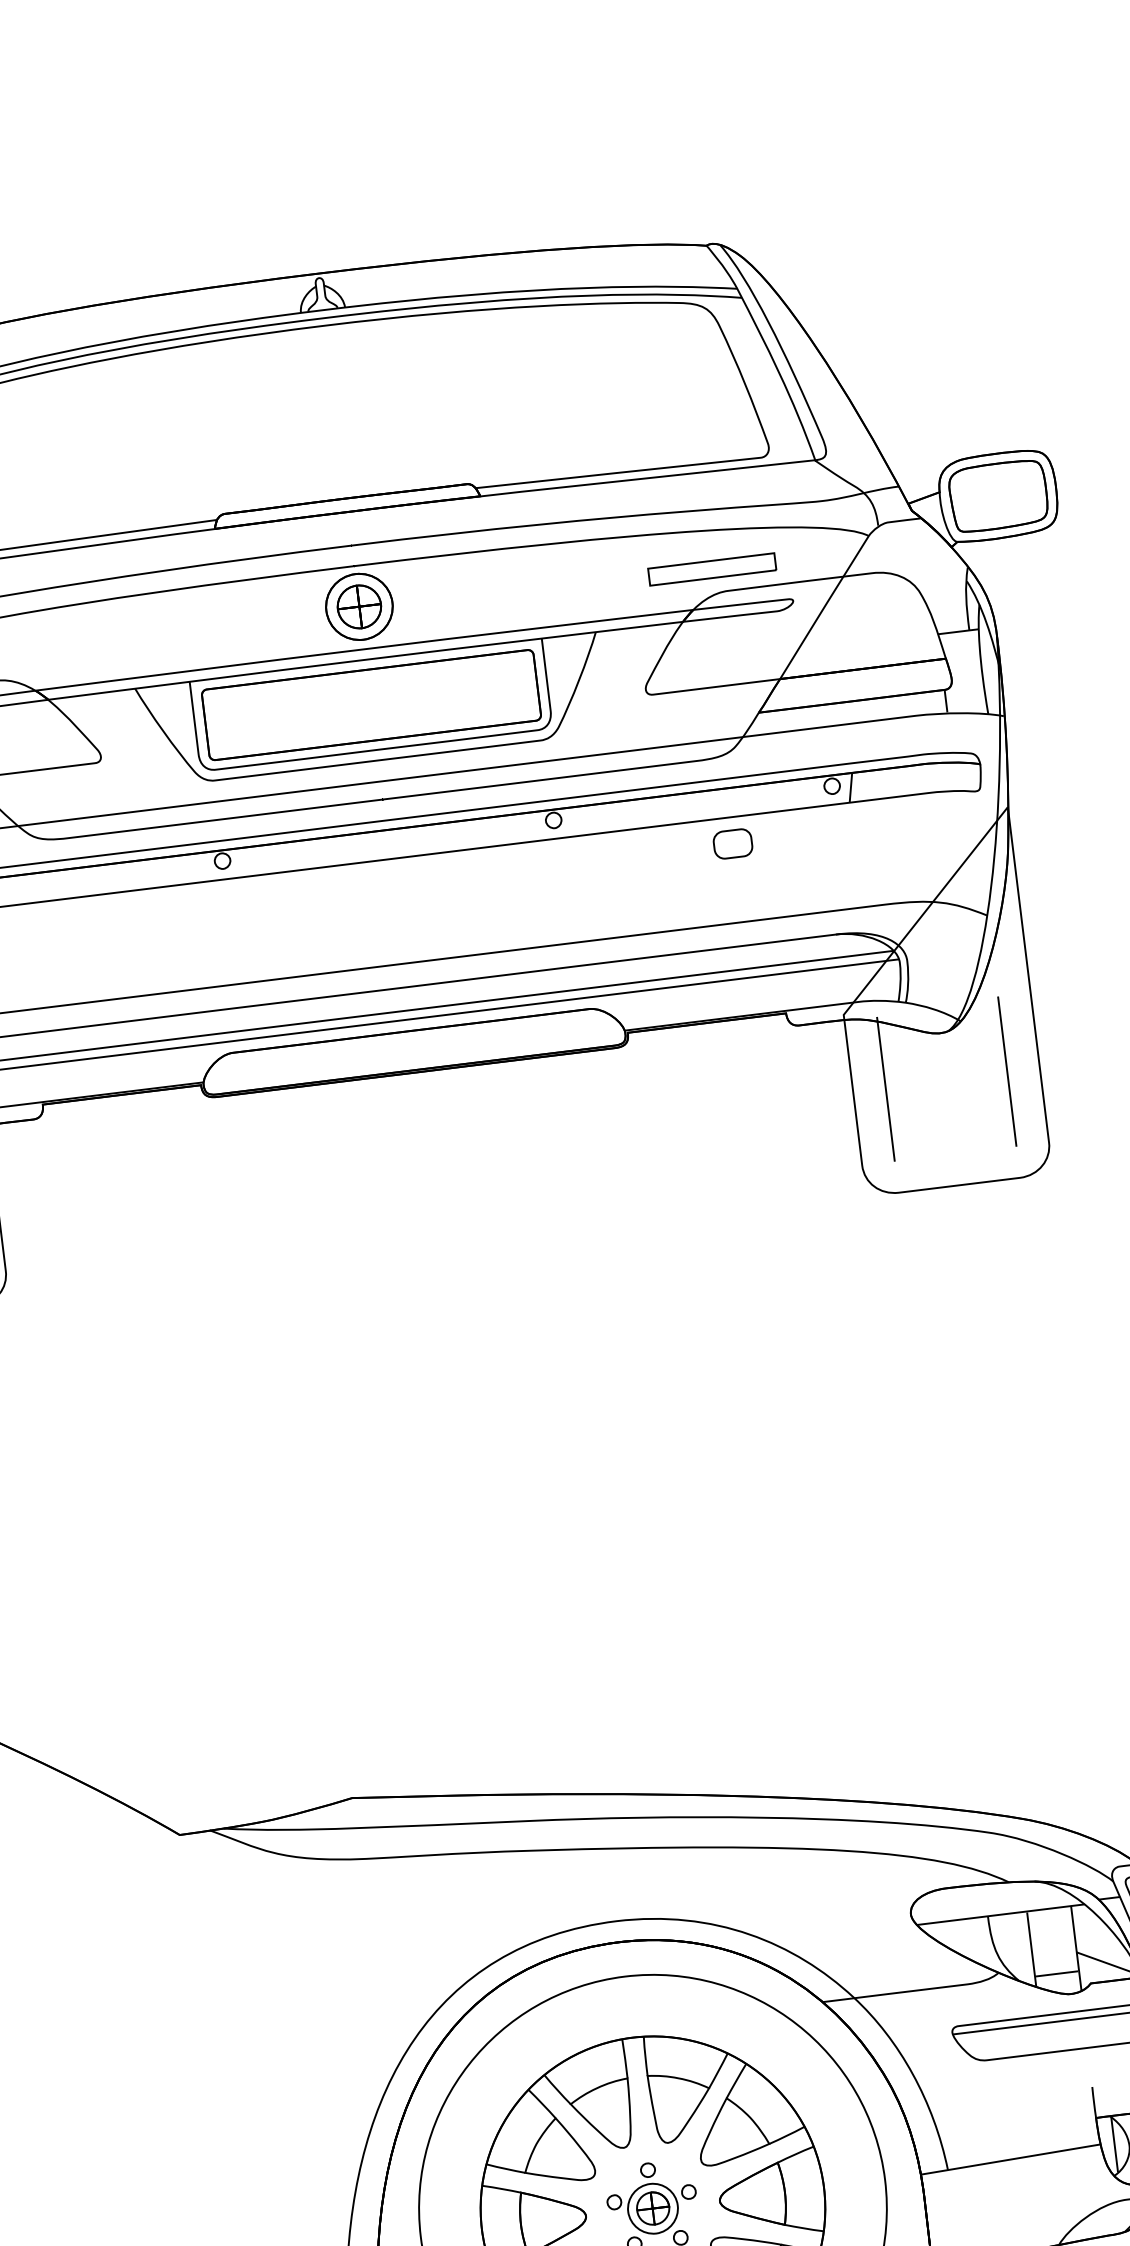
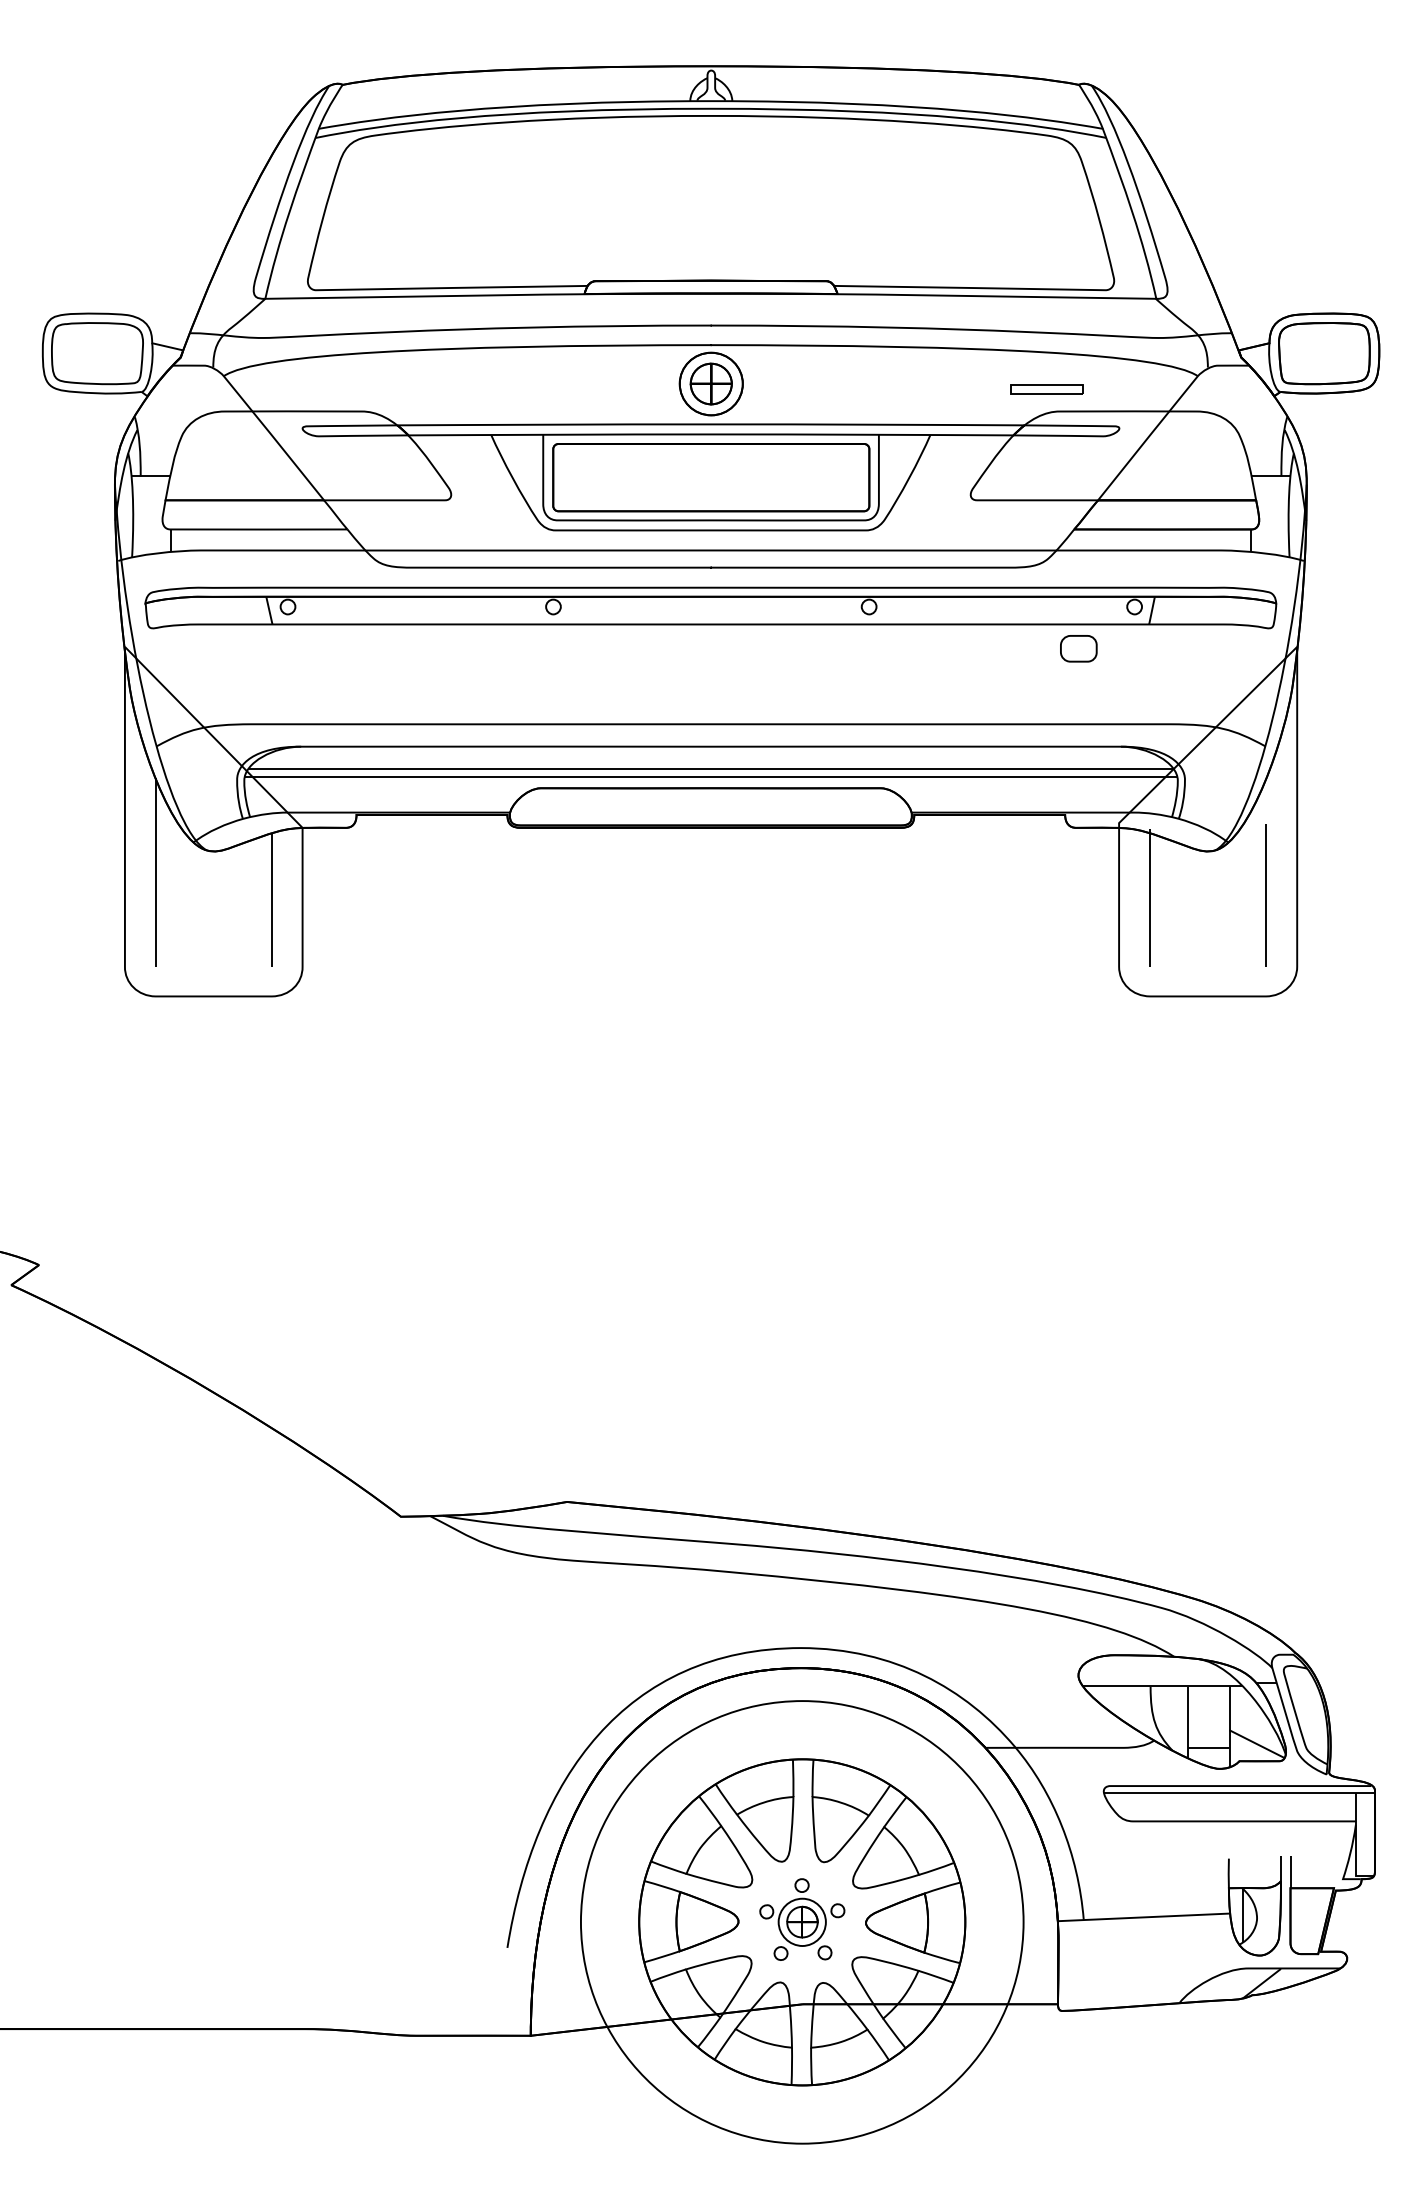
part: (711, 569) -> (1046, 389), size x0.6
part: (732, 843) -> (1078, 648), moved

